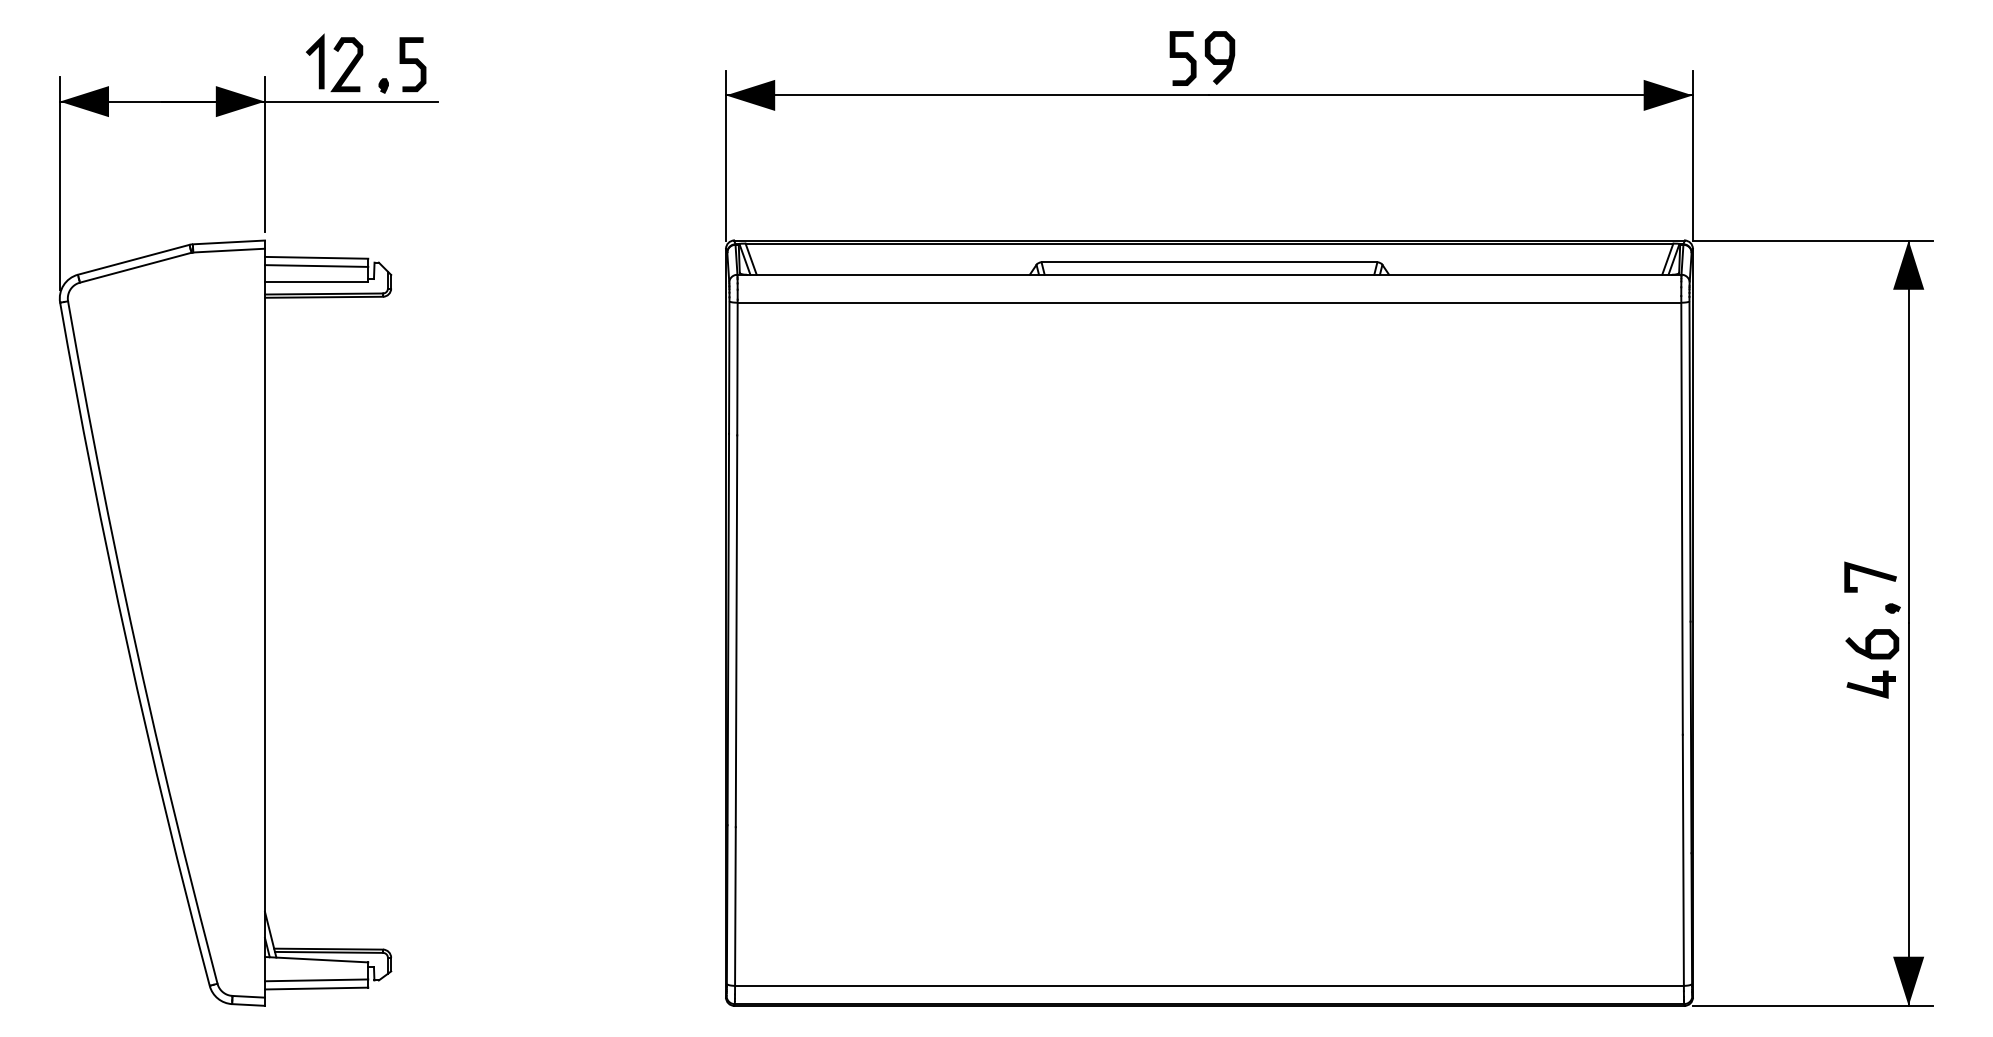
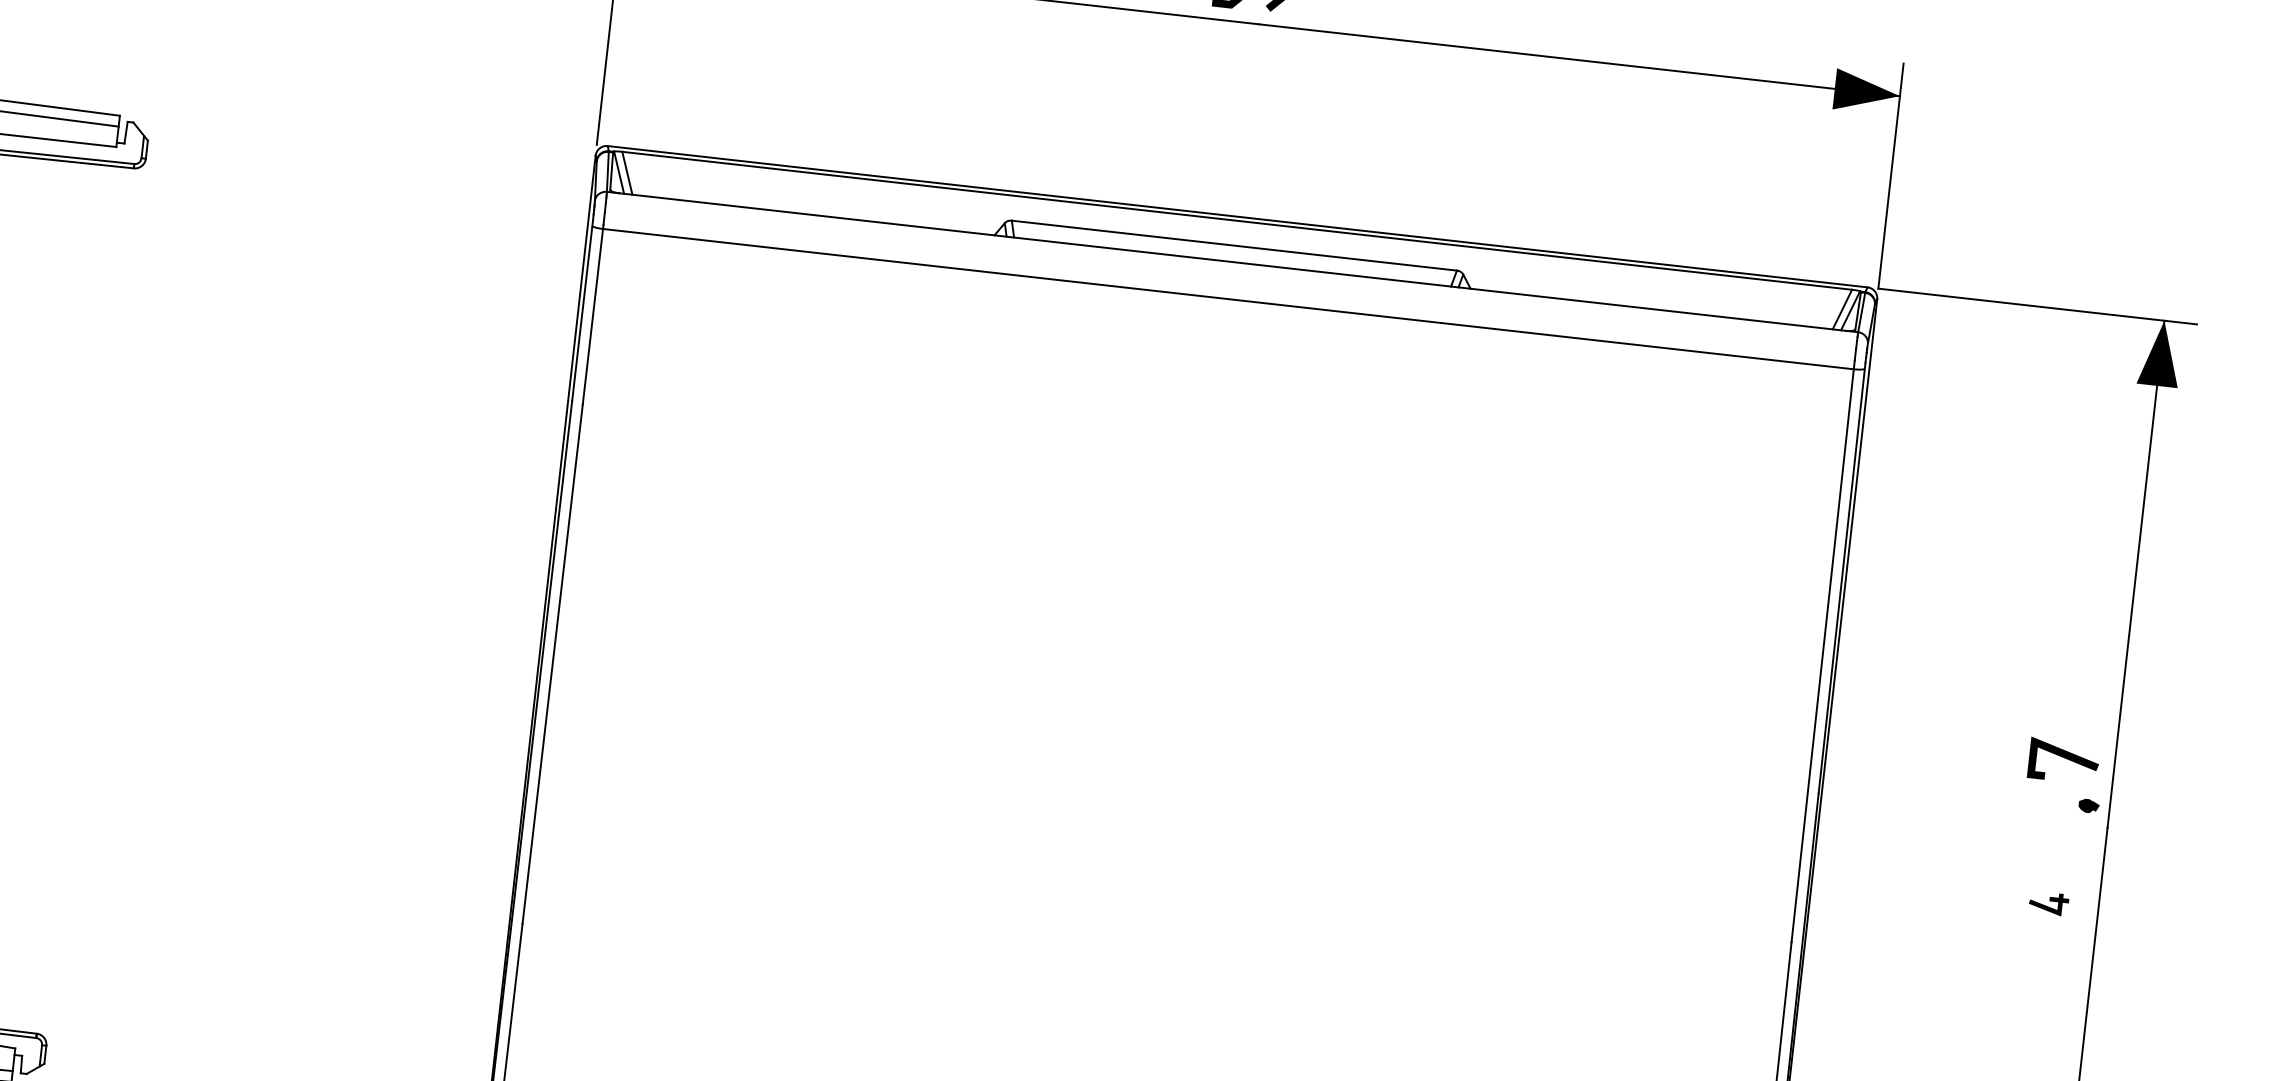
curve: (1871, 644) -> (2055, 850), removed
part: (1870, 684) -> (2047, 903), size x0.6

